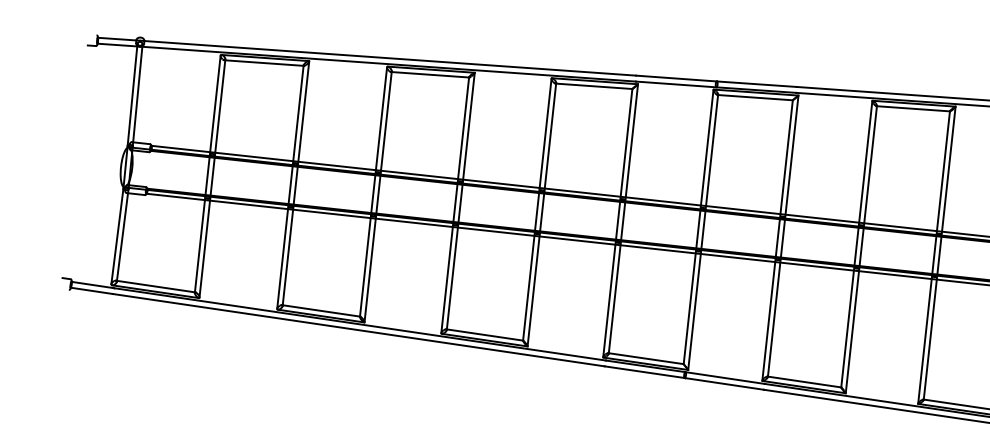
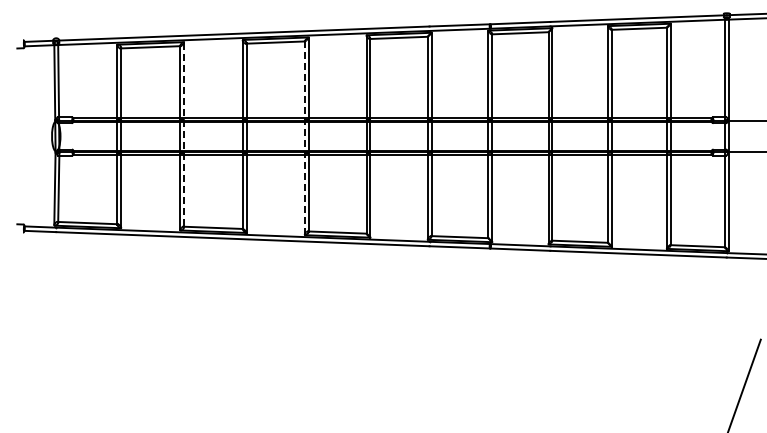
line: (296, 184) -> (184, 135), solid -> dashed
line: (454, 205) -> (304, 138), solid -> dashed

